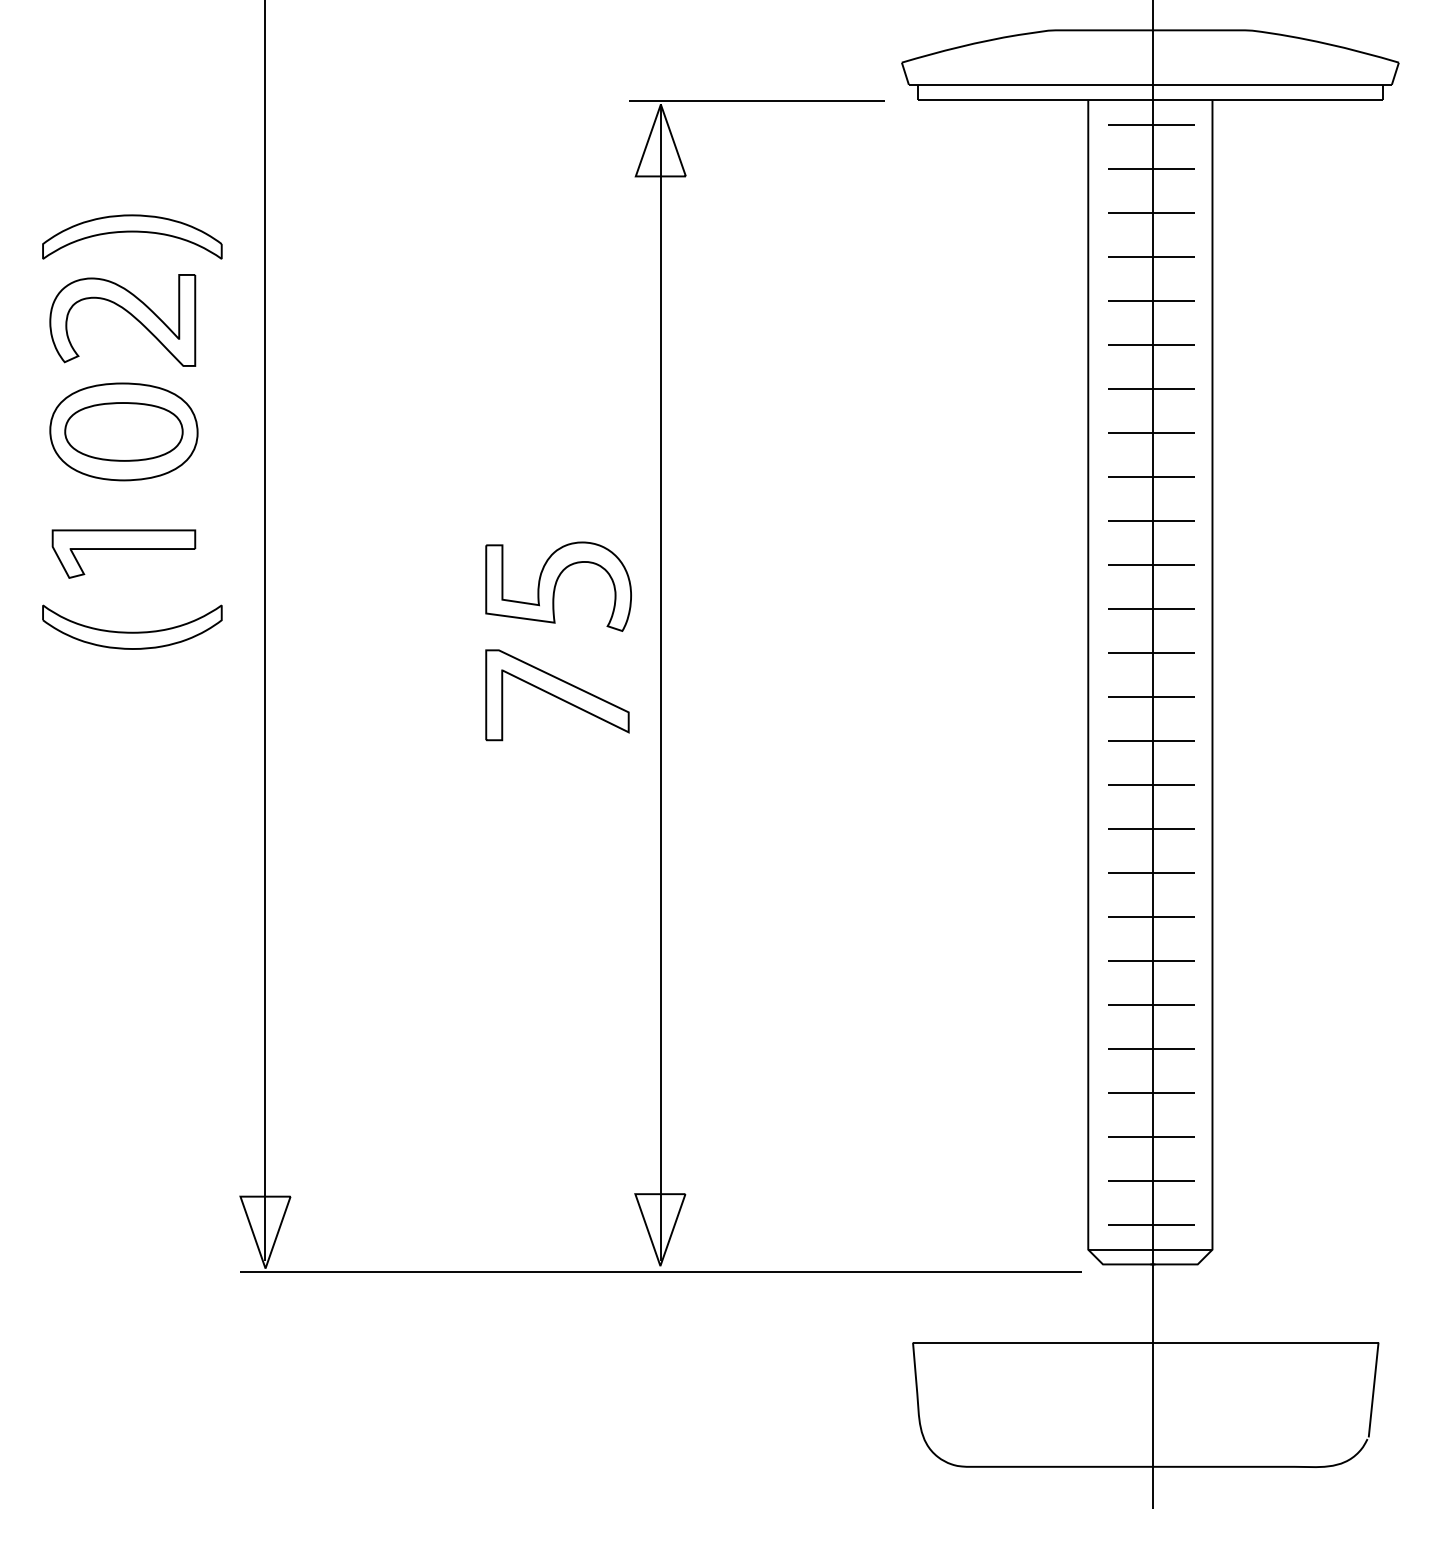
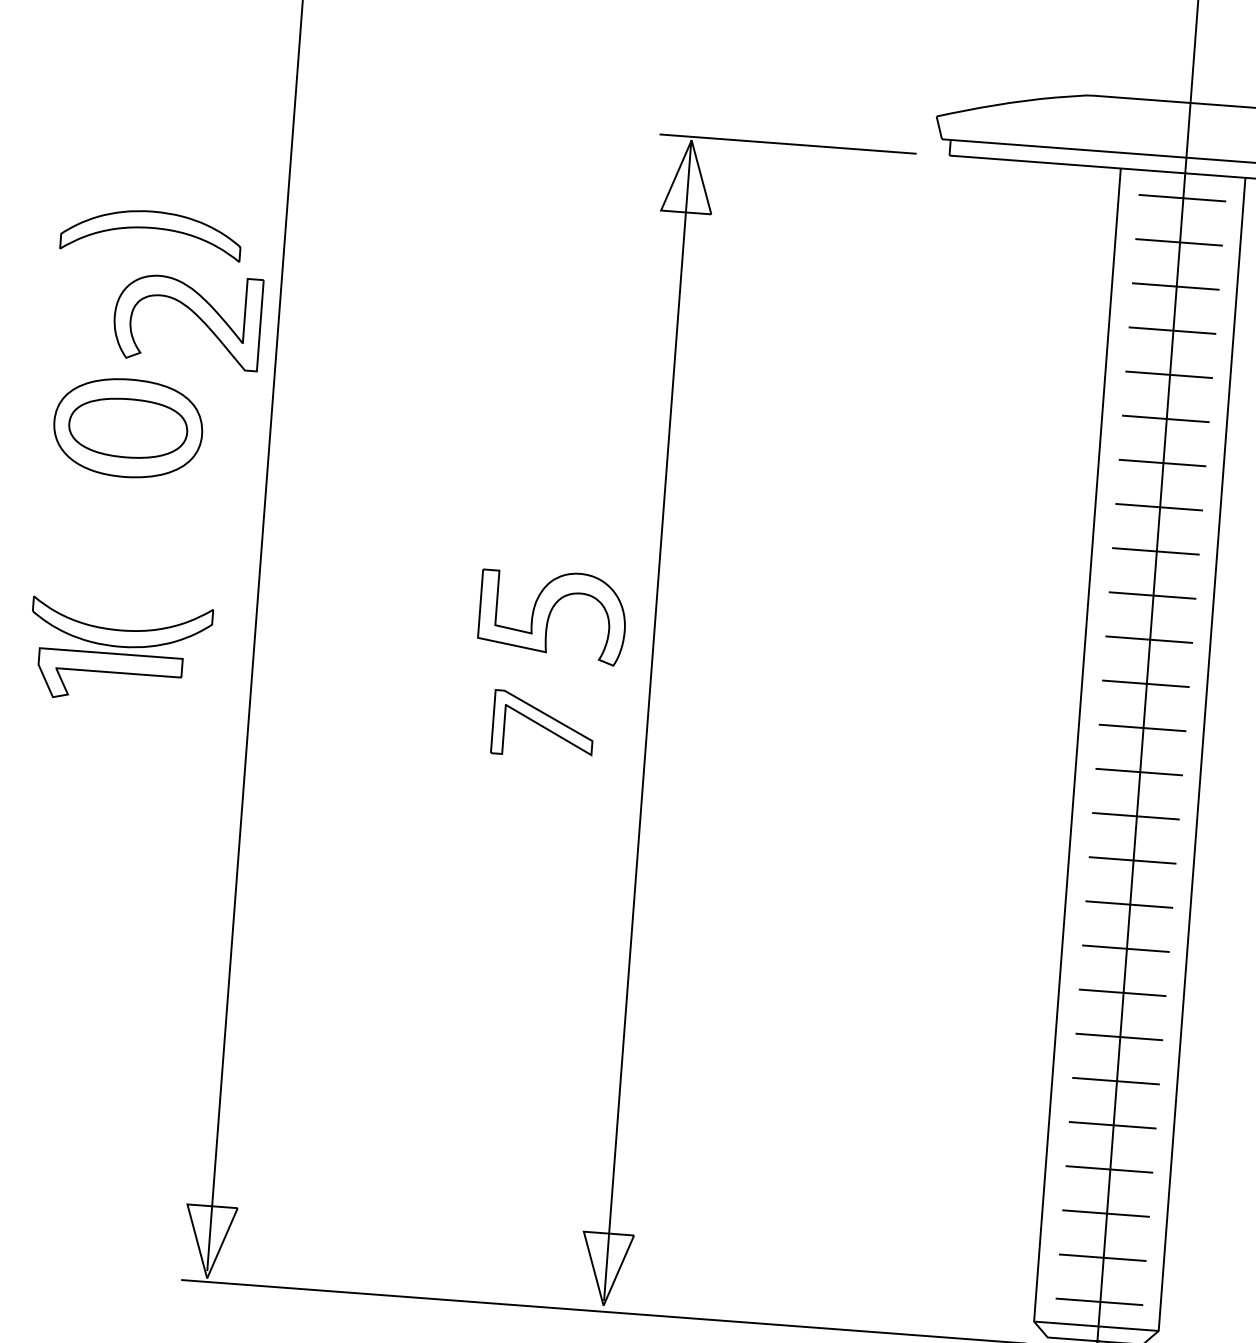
part: (128, 313) -> (193, 313), moved
part: (123, 553) -> (109, 676), moved
part: (557, 695) -> (543, 725), size x0.7

